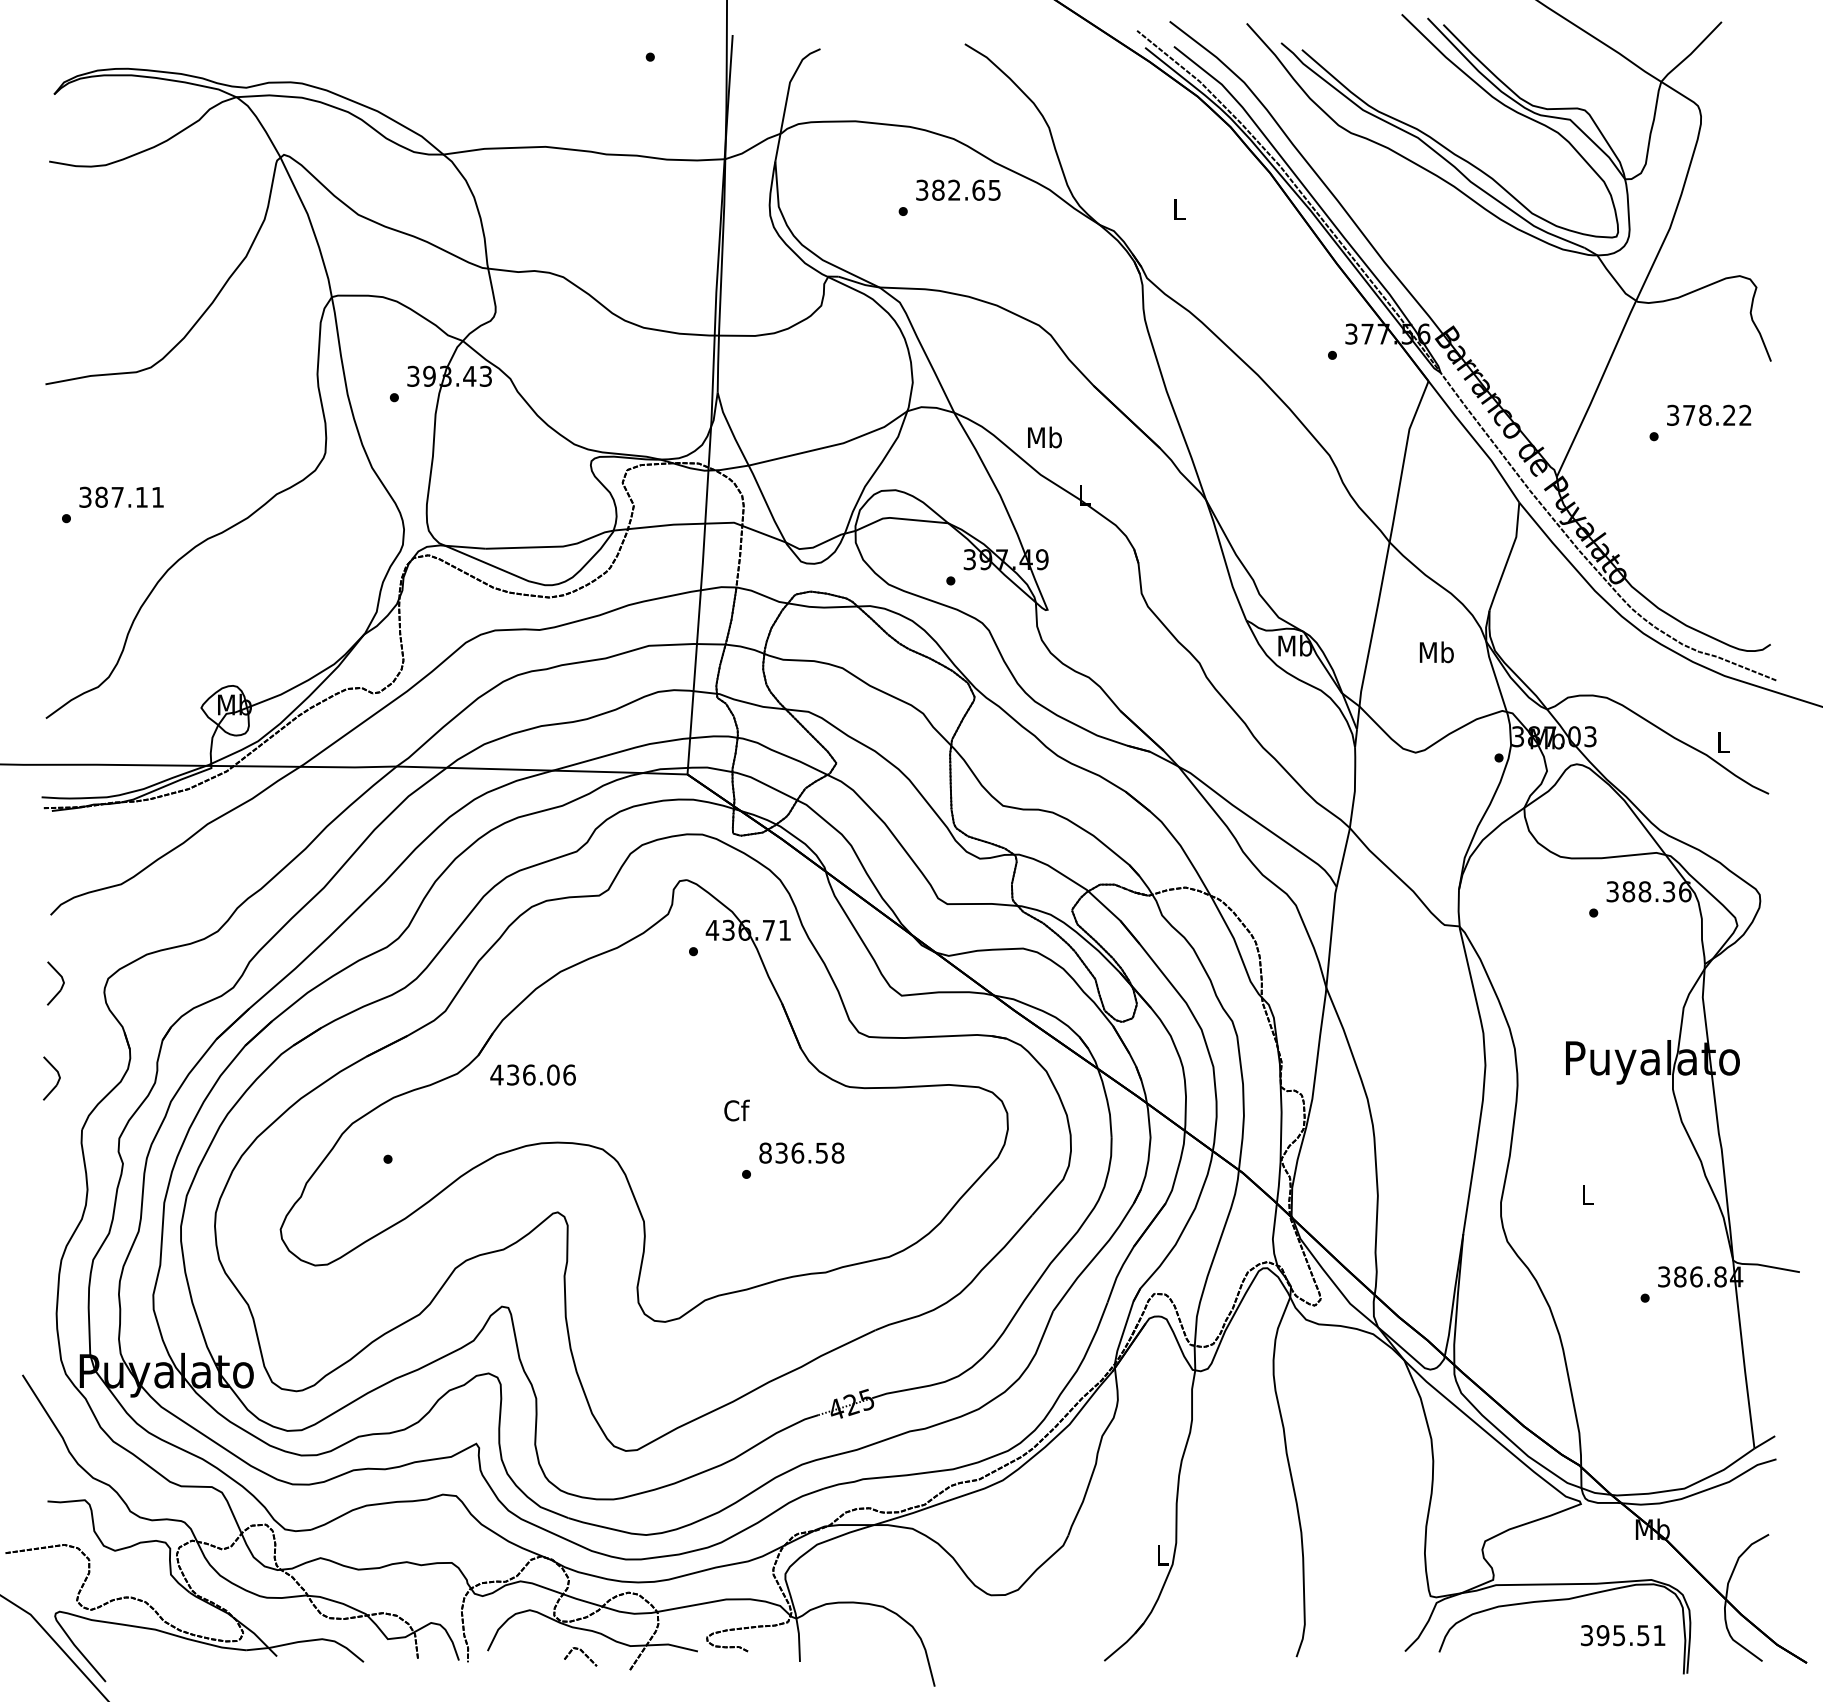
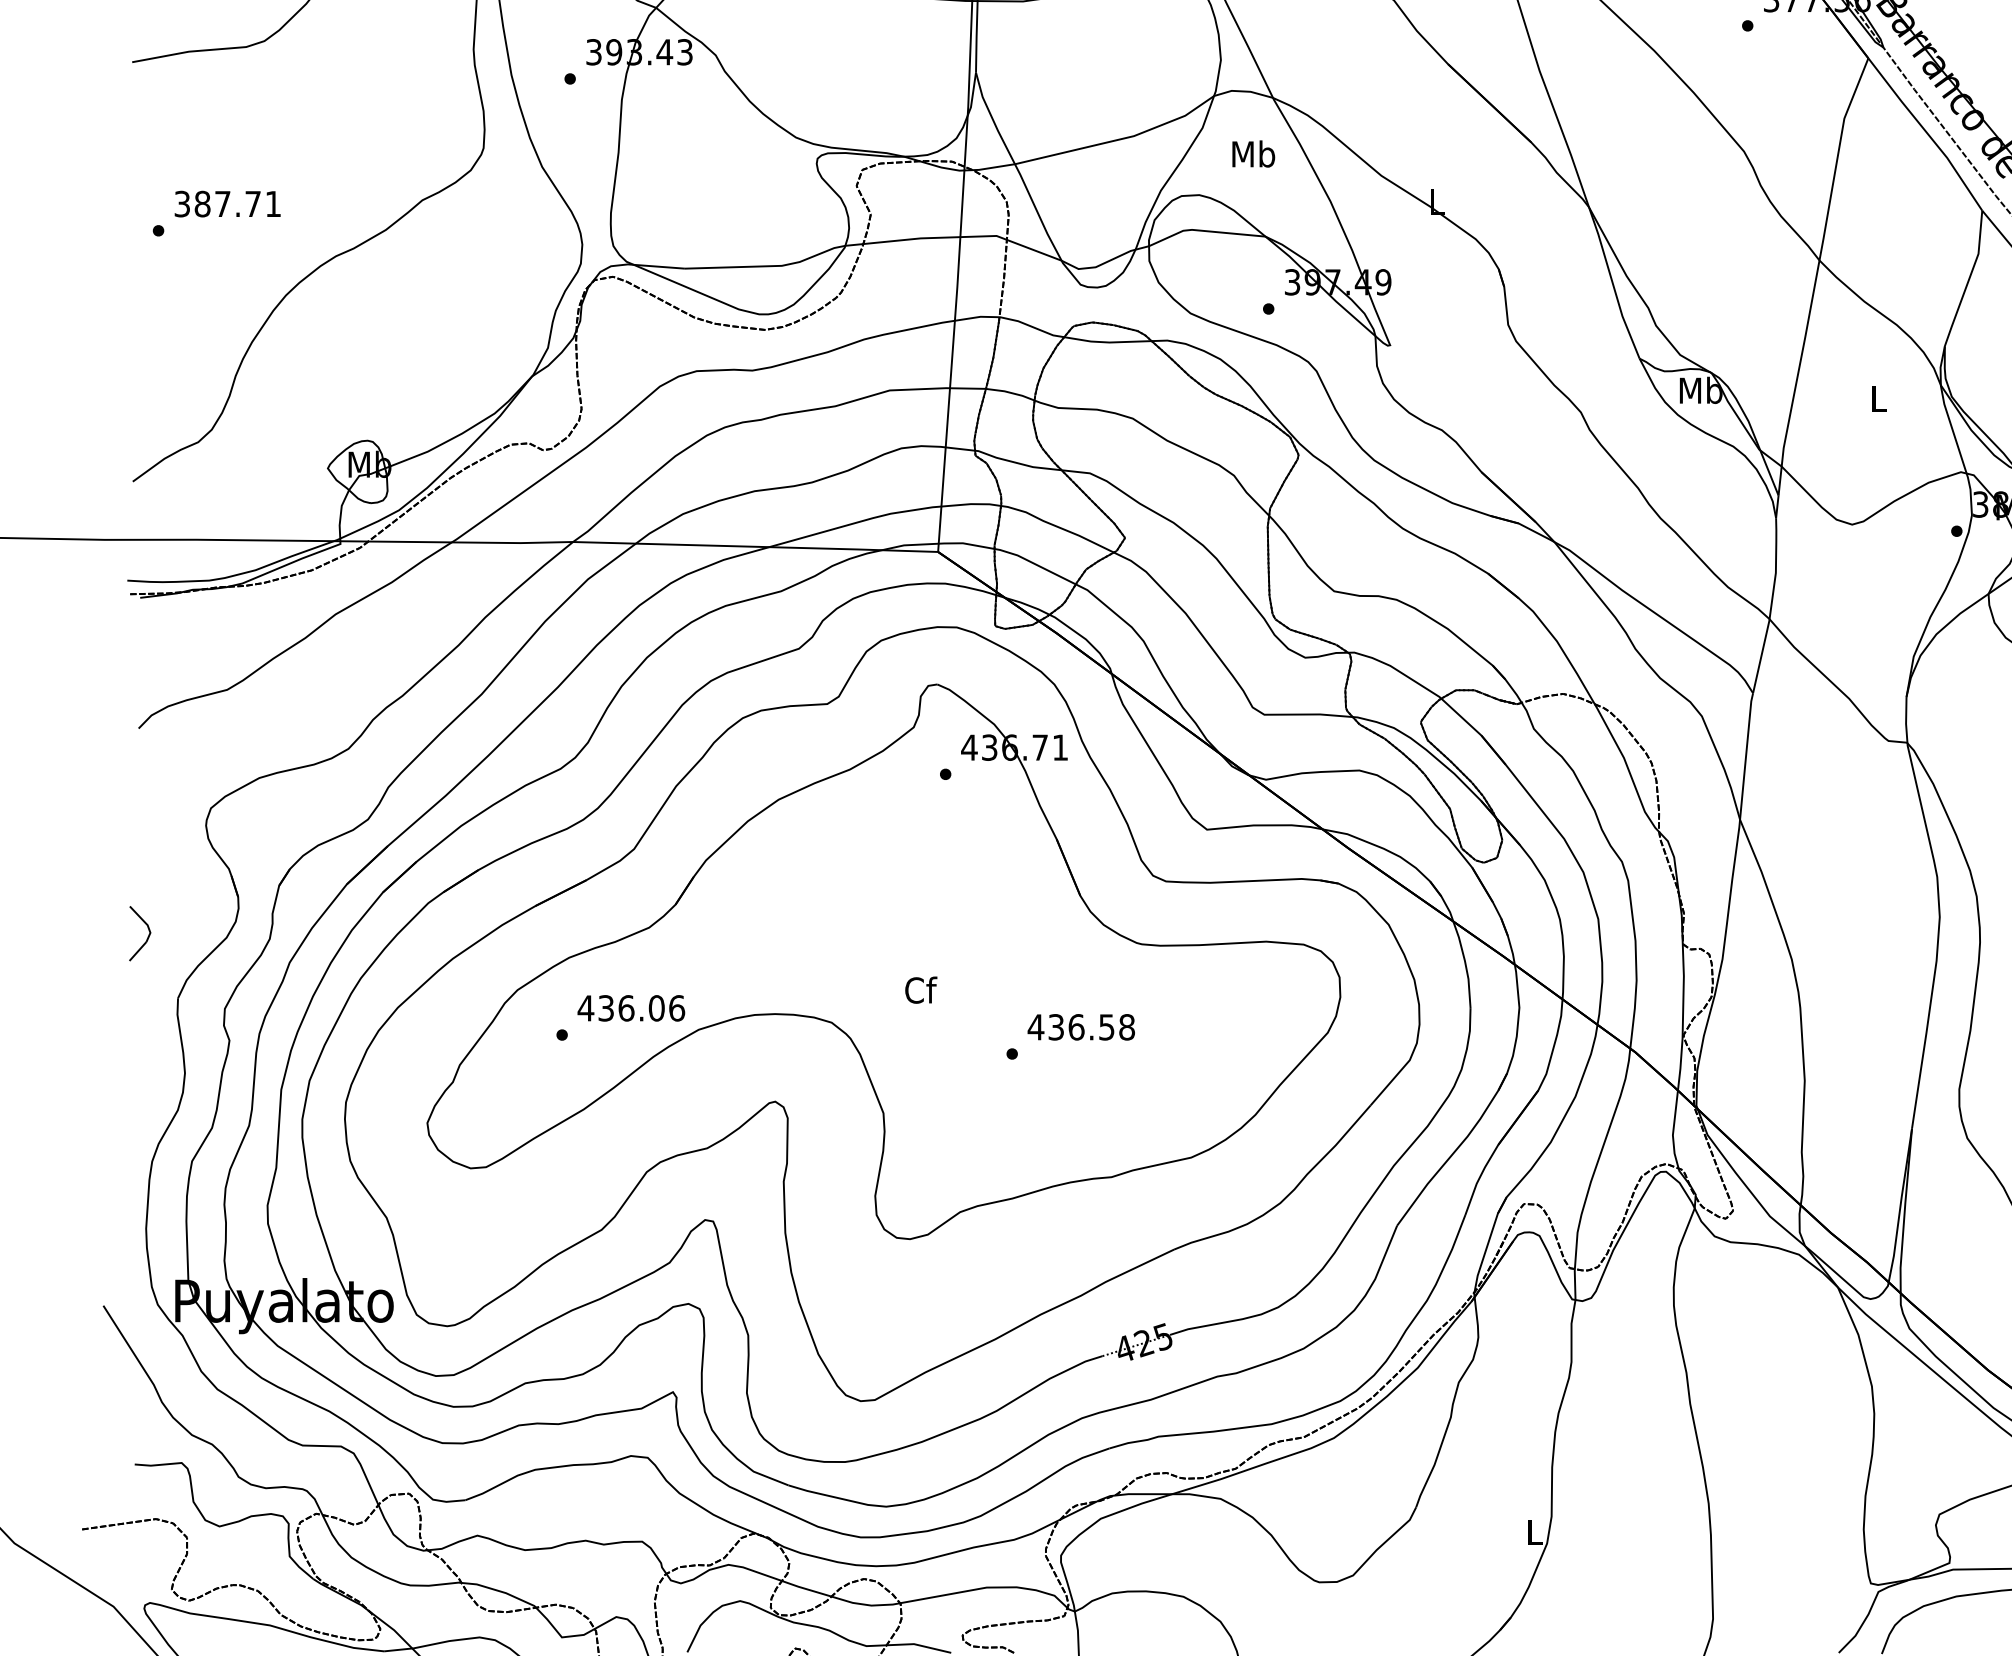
text: (1044, 437) -> (1253, 154), moved
text: (141, 497) -> (252, 204), 387.11 -> 387.71
text: (1436, 652) -> (1878, 398), Mb -> L
part: (61, 985) -> (152, 816), removed
text: (532, 1074) -> (630, 1007), moved
text: (736, 1110) -> (920, 990), moved
text: (765, 1152) -> (1036, 1026), 836.58 -> 436.58

